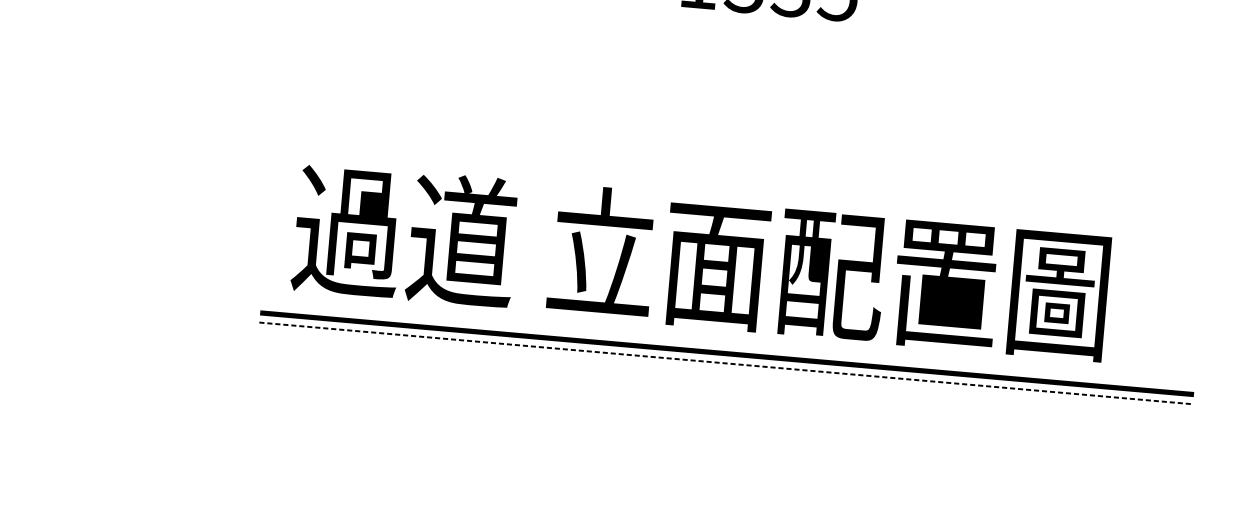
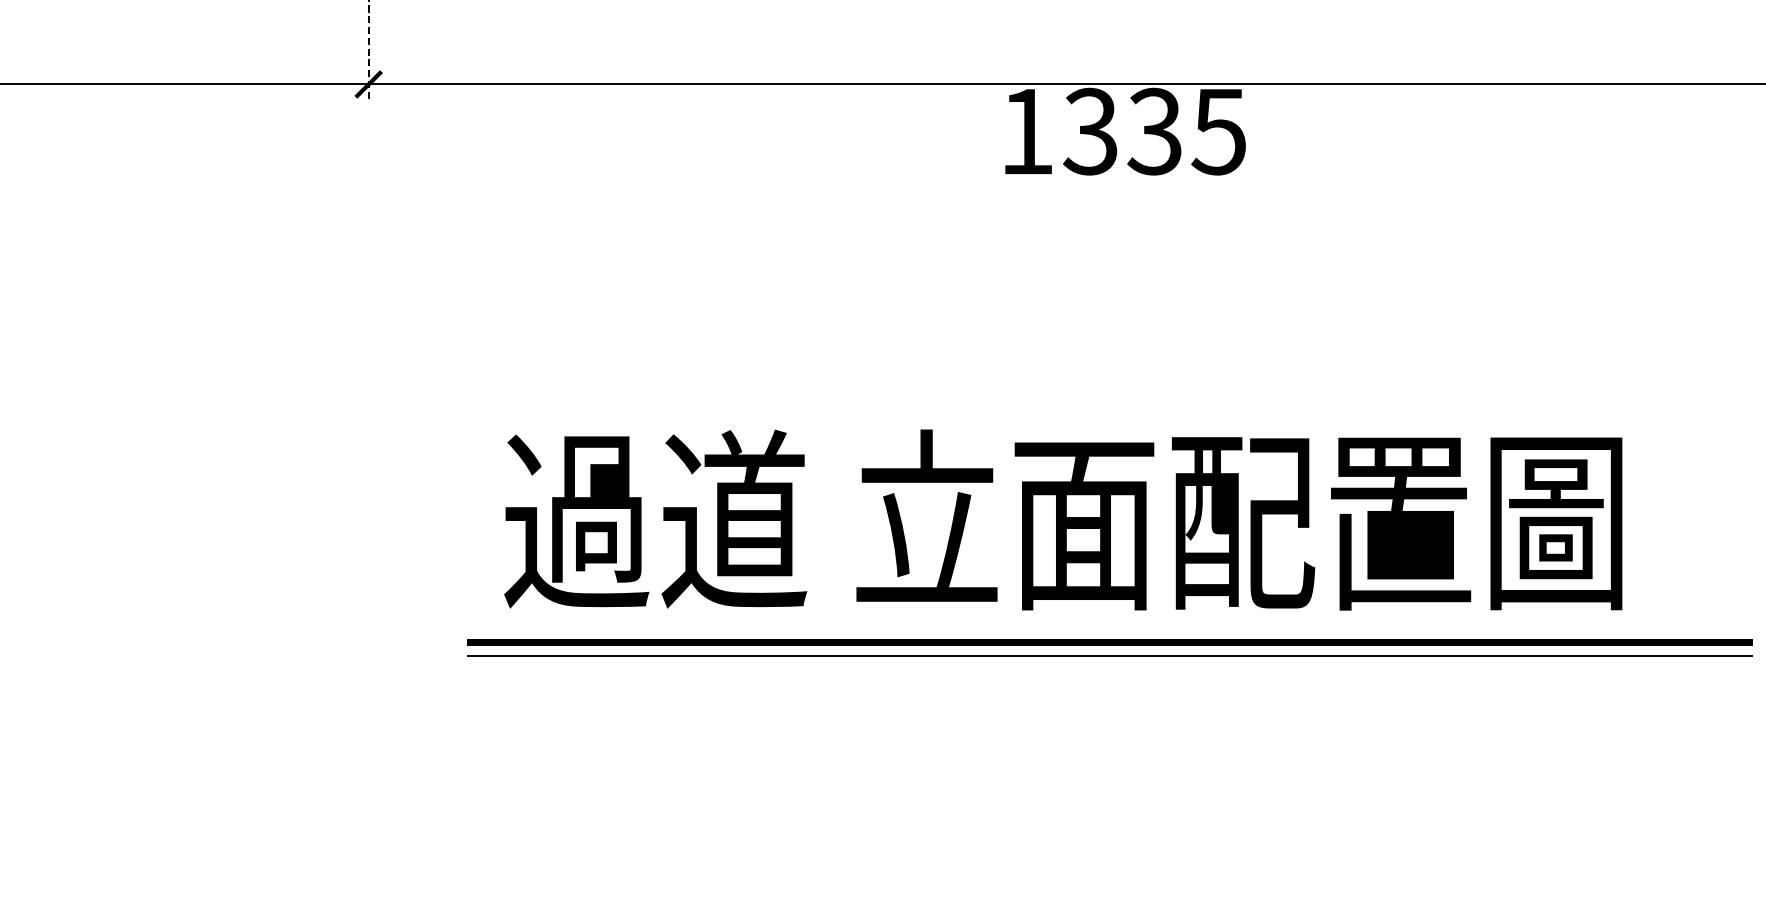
line: (726, 363) -> (1110, 656), dashed -> solid

